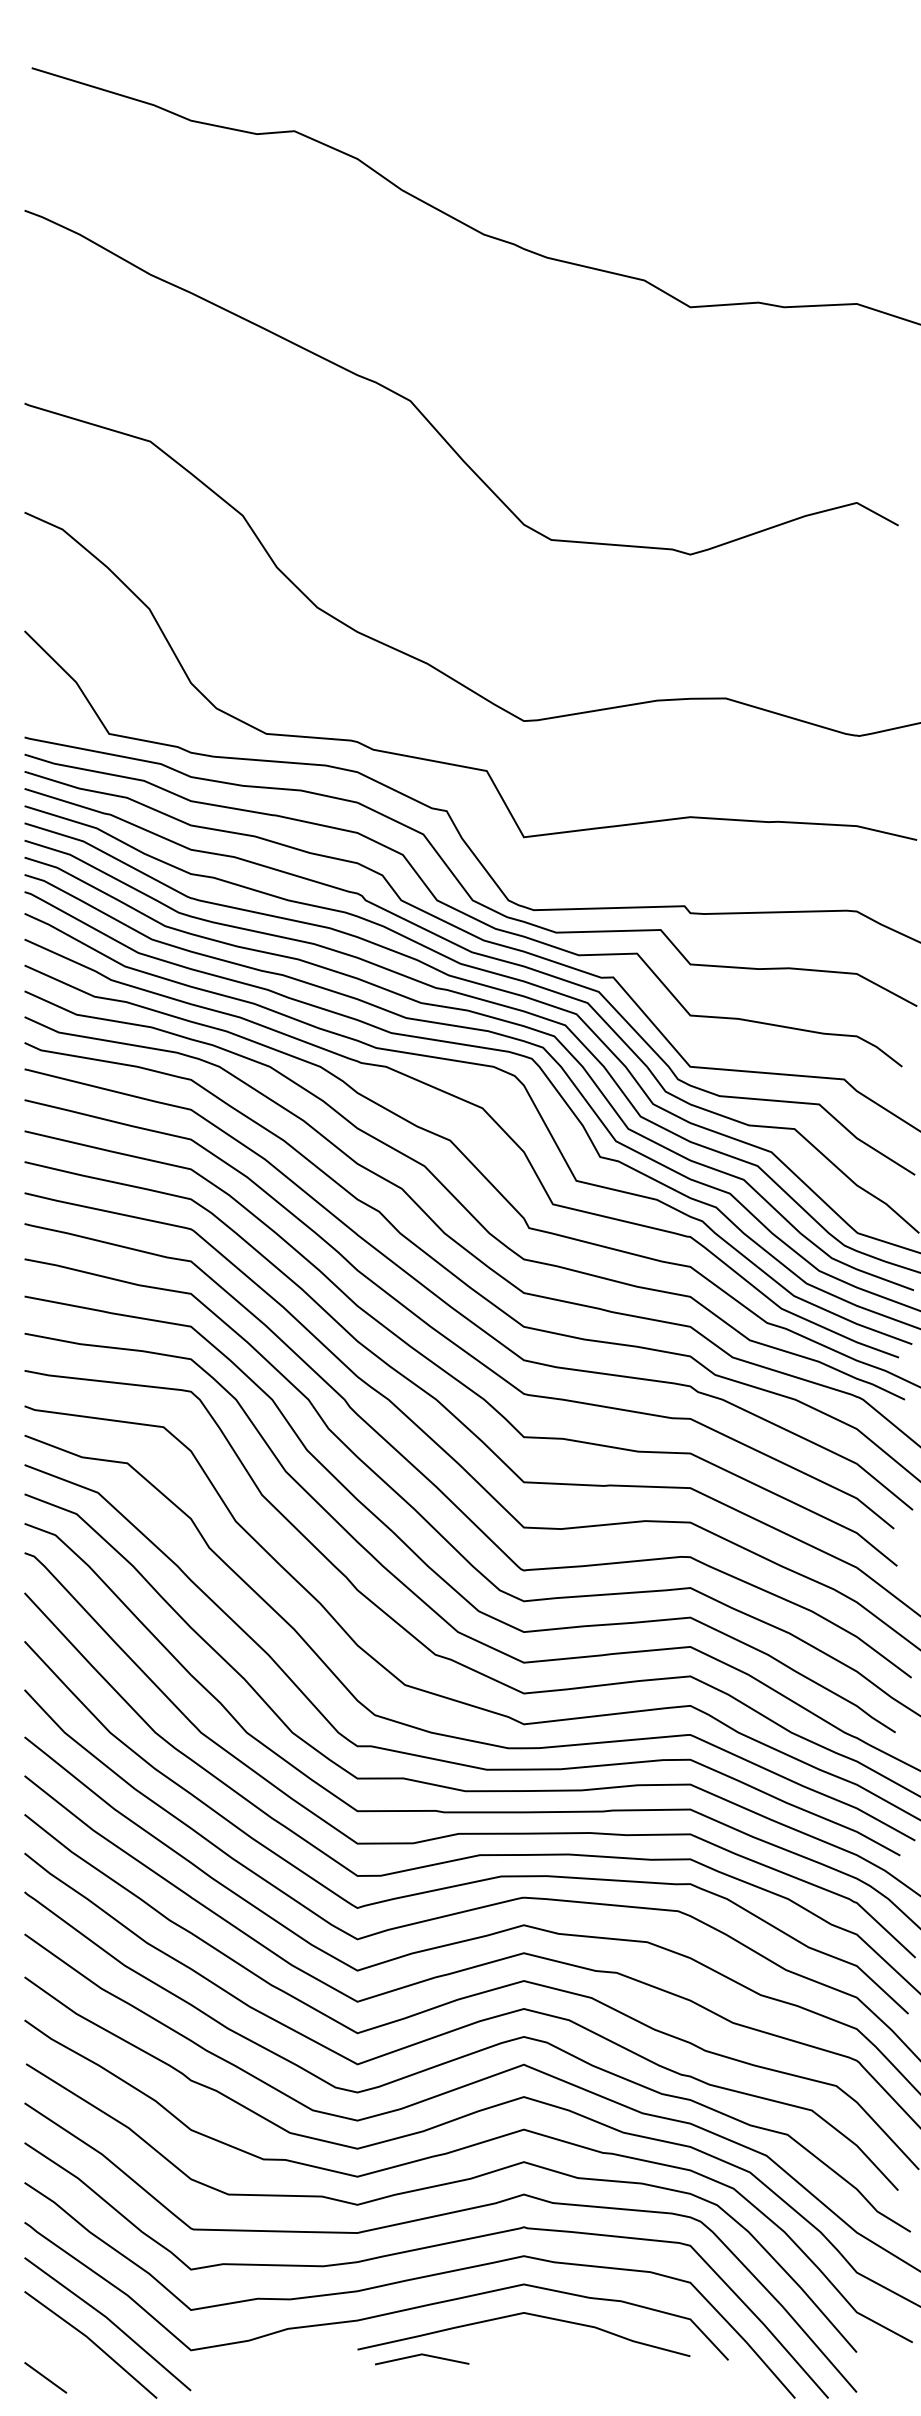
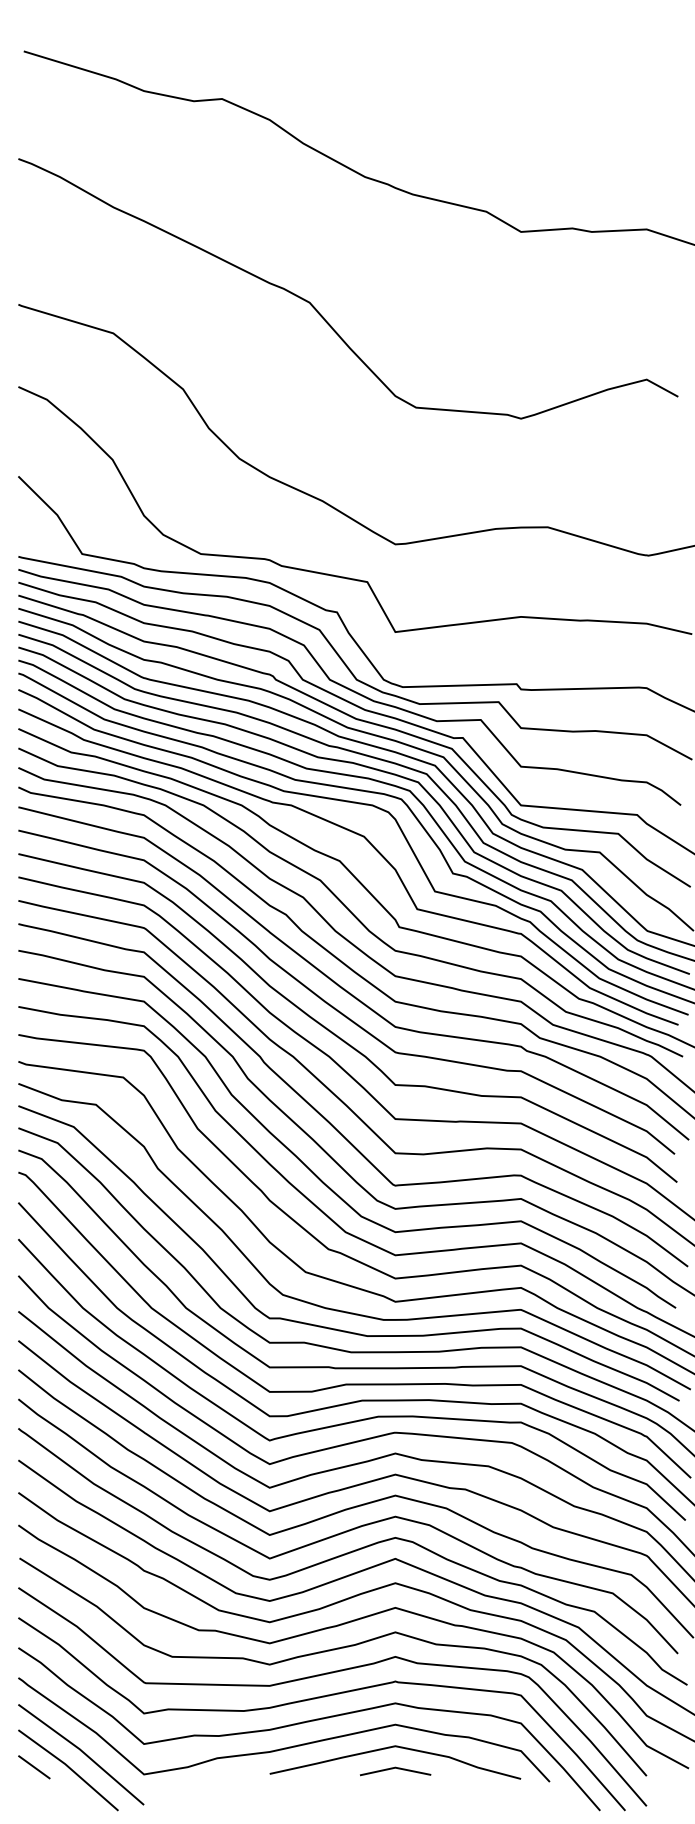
line: (422, 2355) -> (395, 1768), moved
line: (45, 2377) -> (34, 1767), moved

